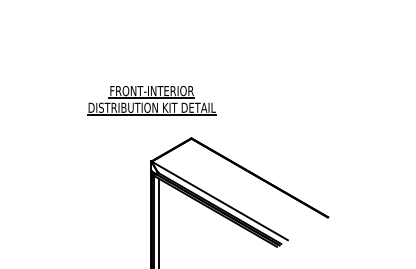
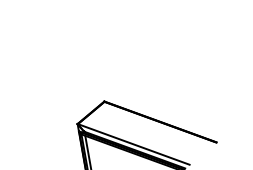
part: (151, 100) -> (69, 78), removed

